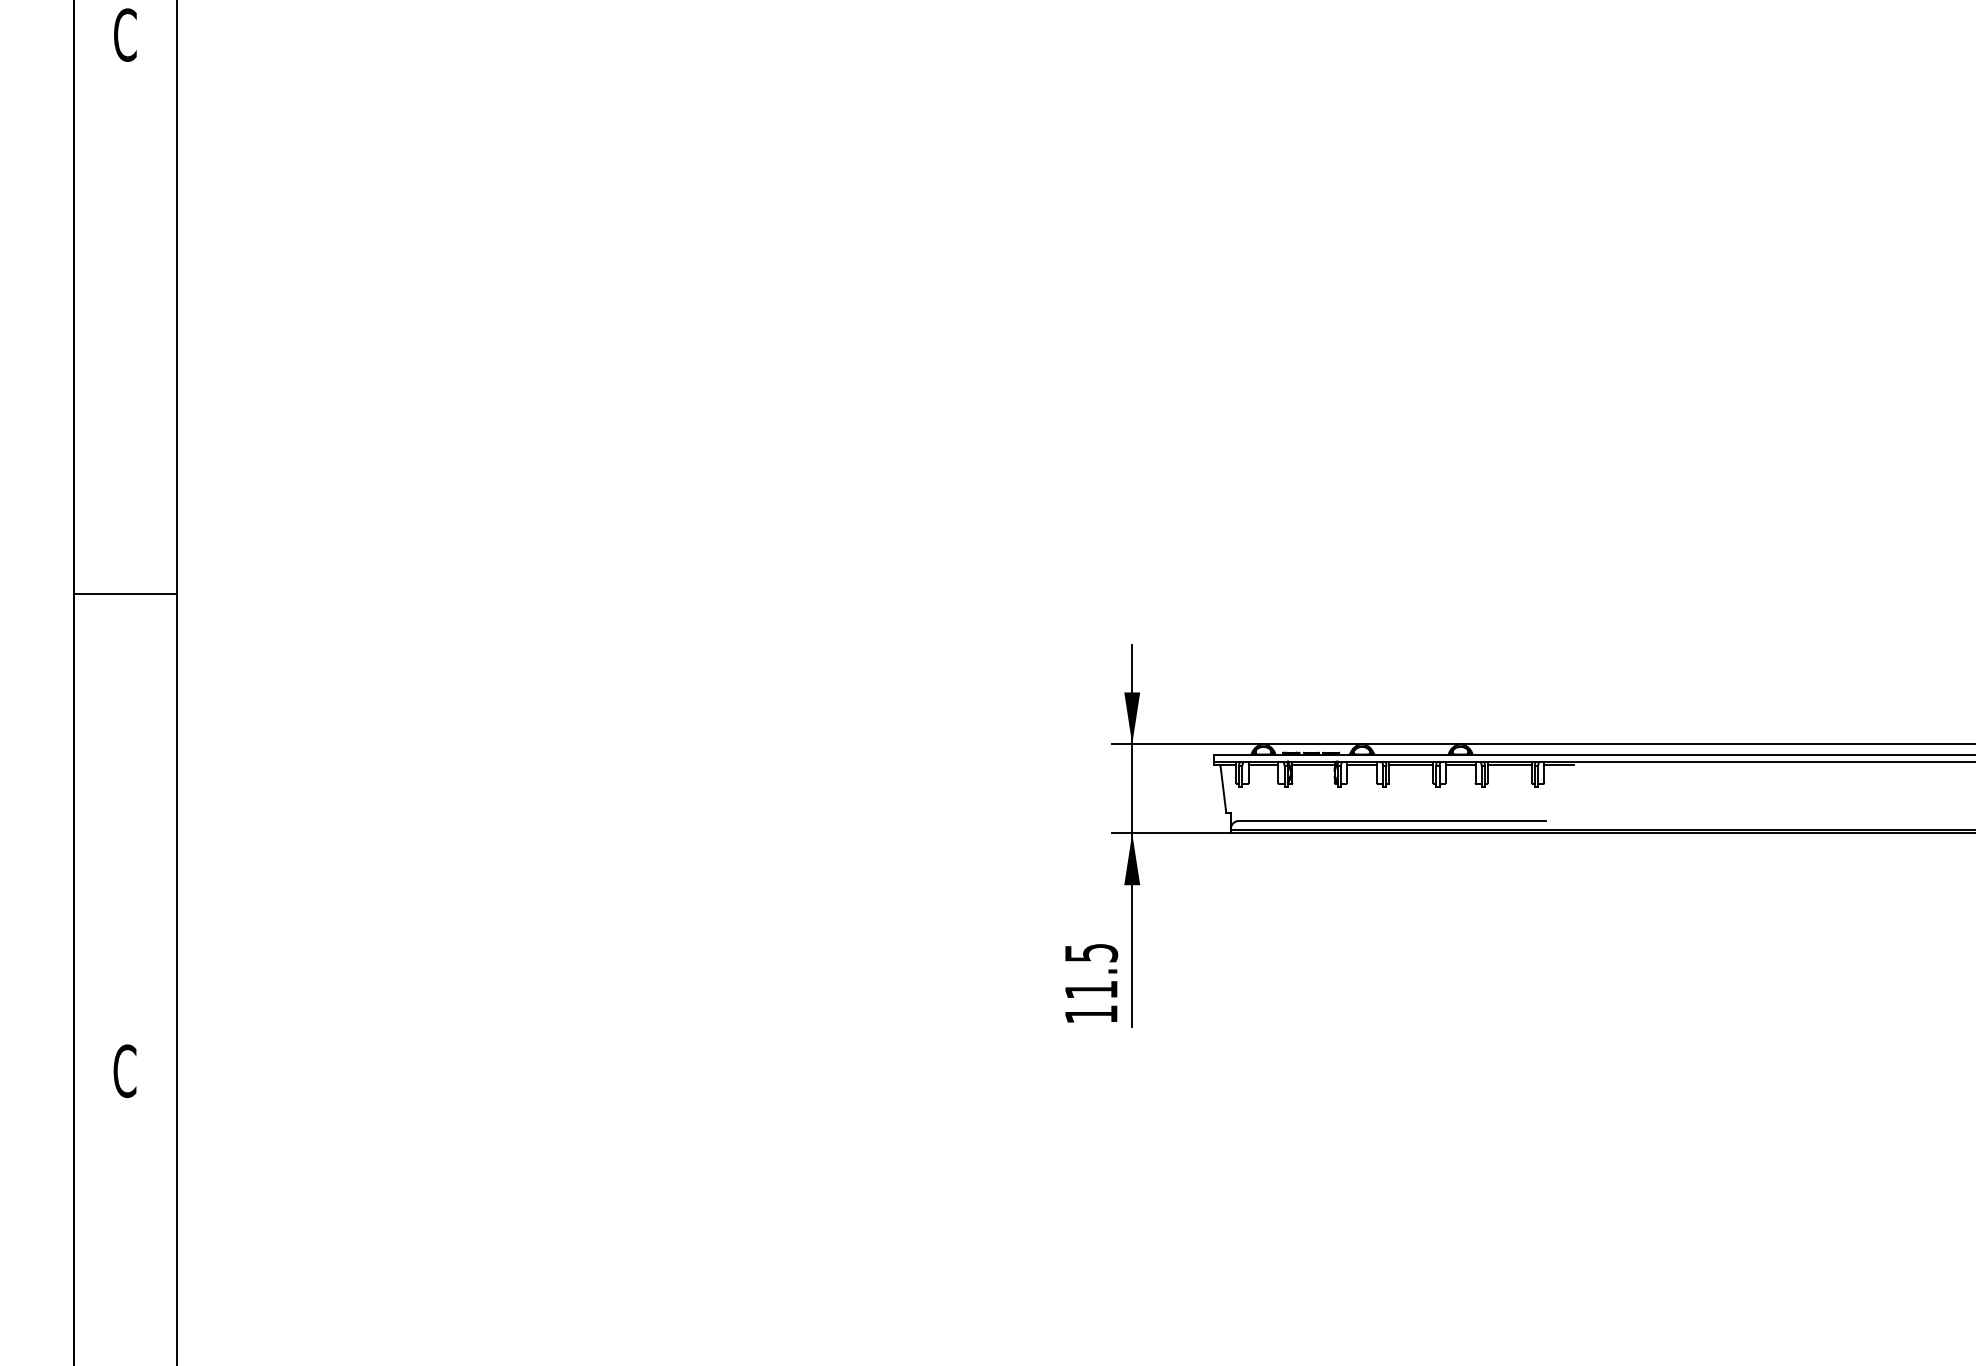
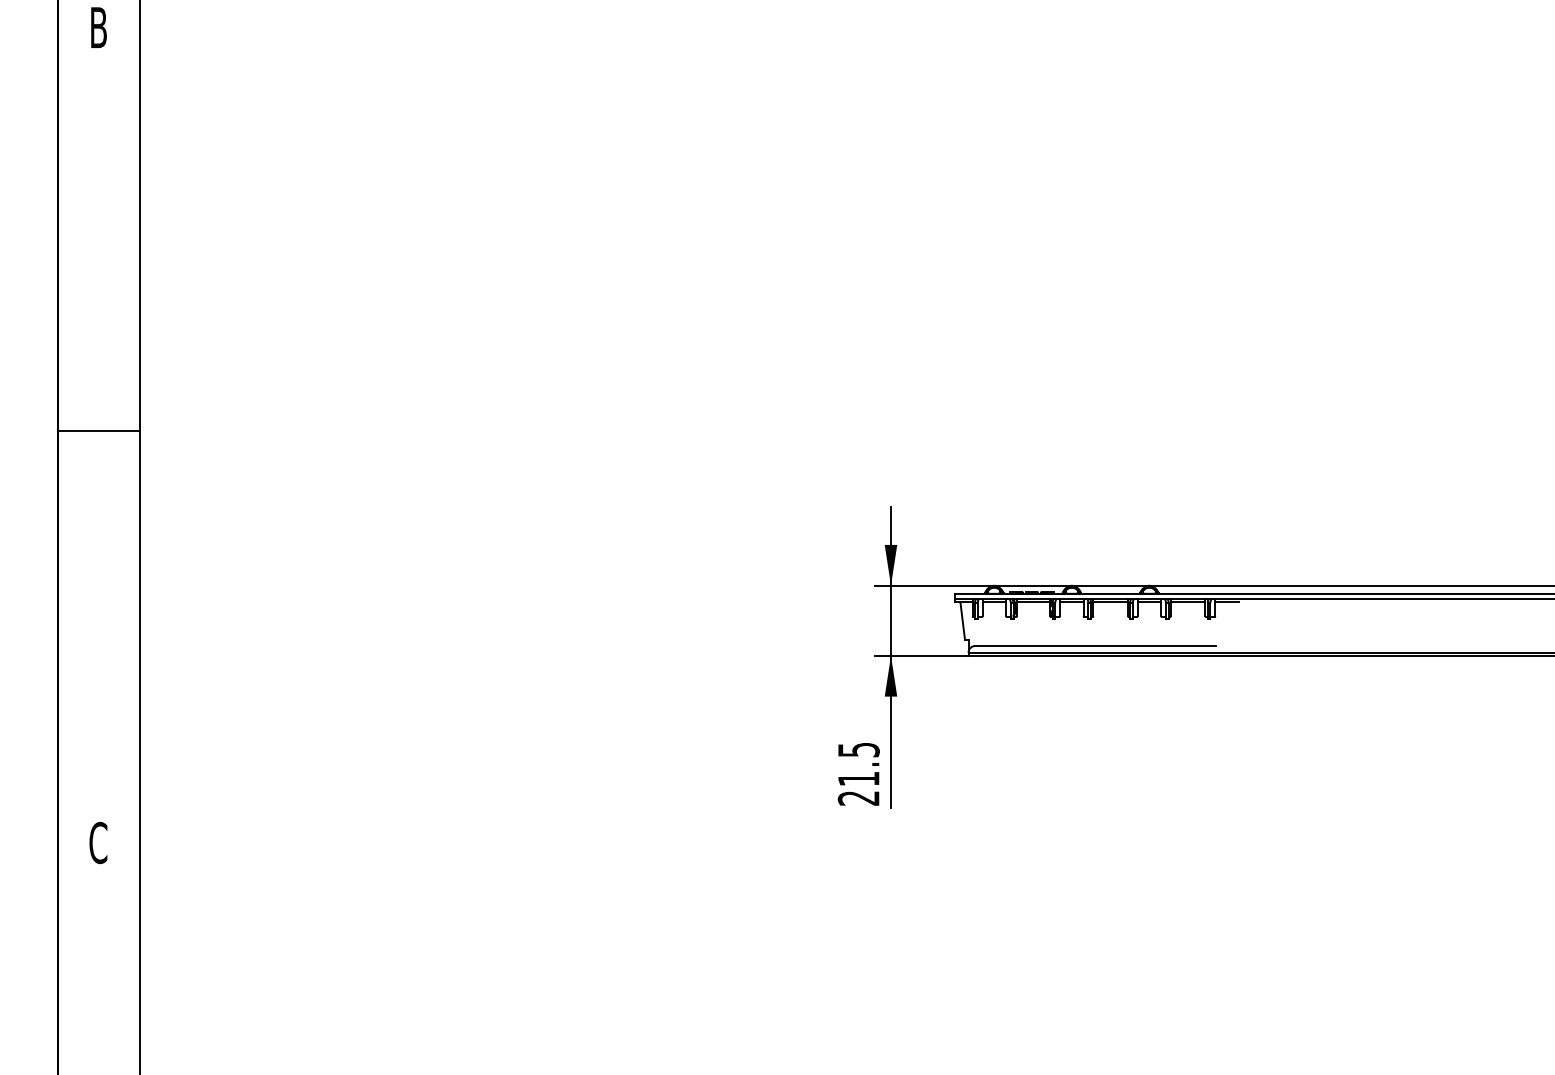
text: (125, 34) -> (98, 27), C -> B
line: (125, 594) -> (98, 430), moved
text: (1090, 1014) -> (858, 798), 11.5 -> 21.5

